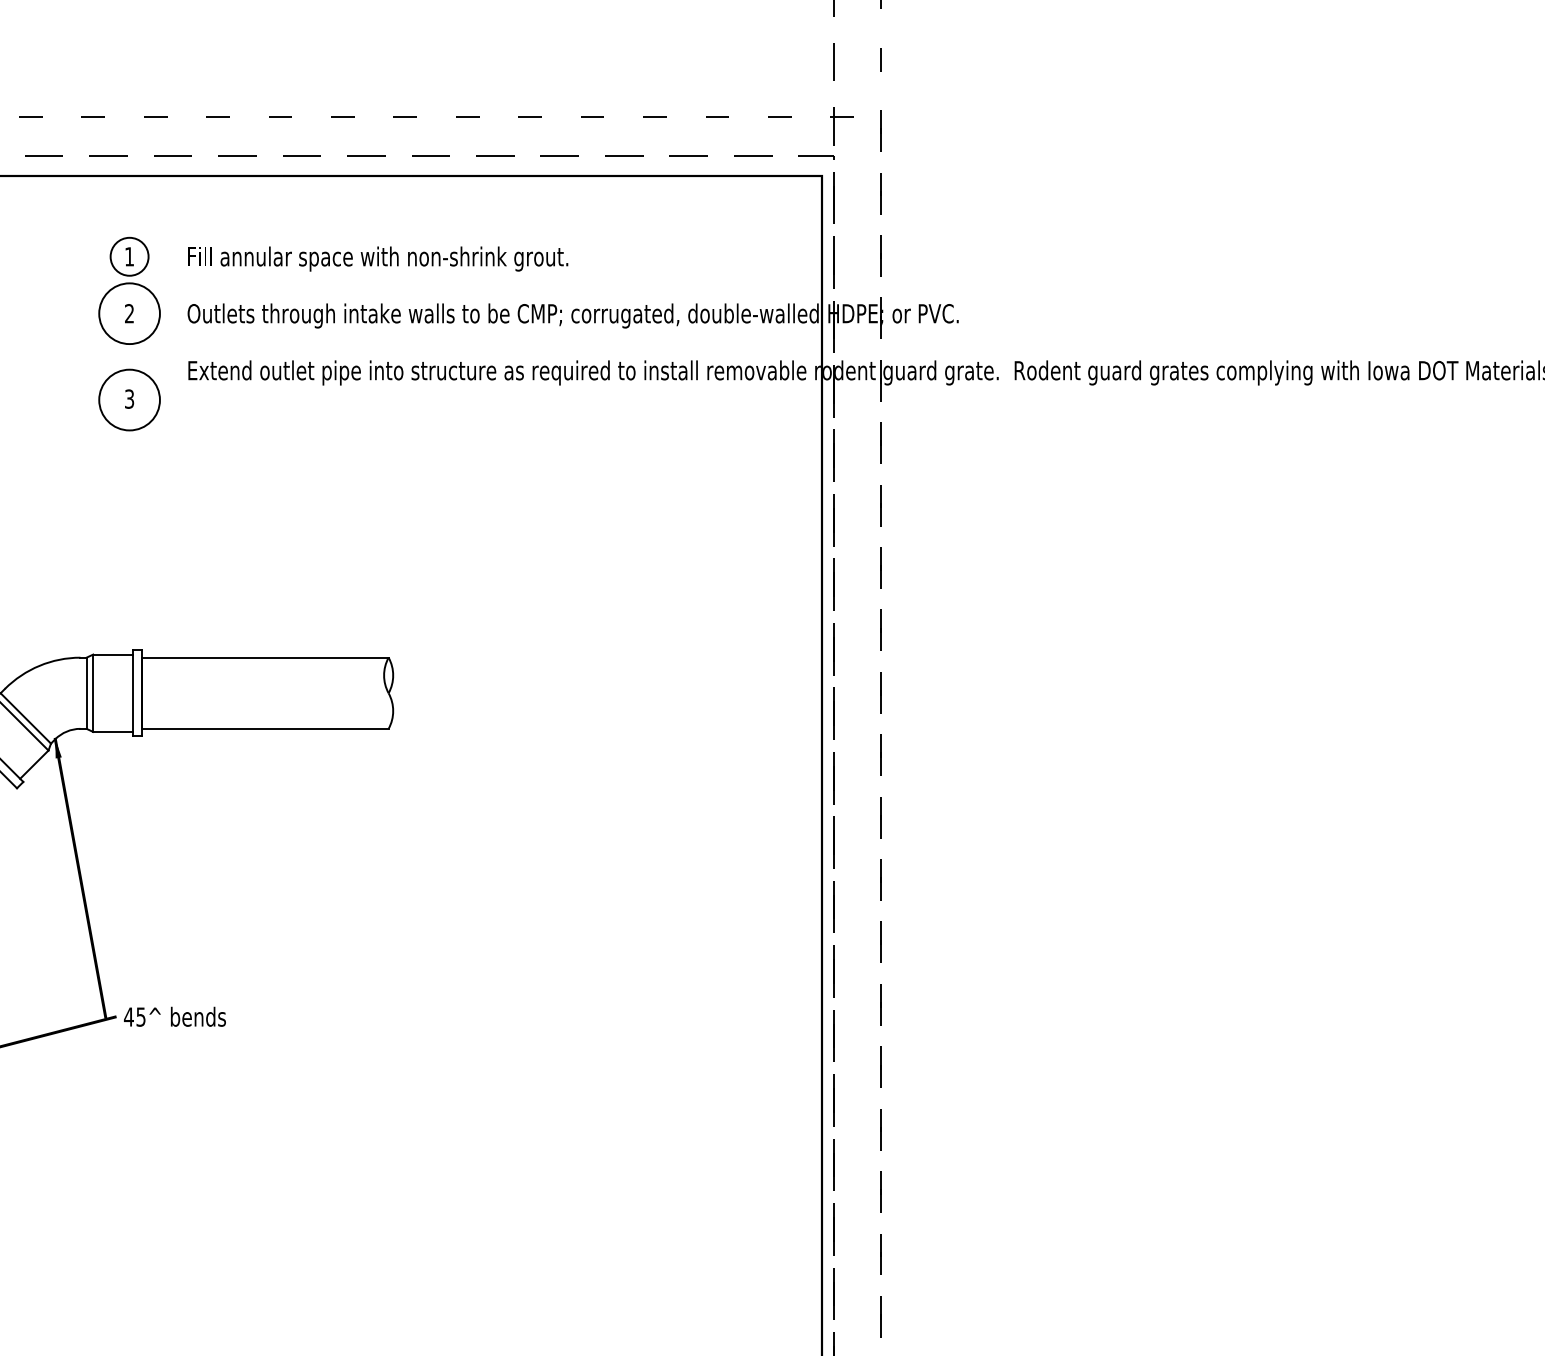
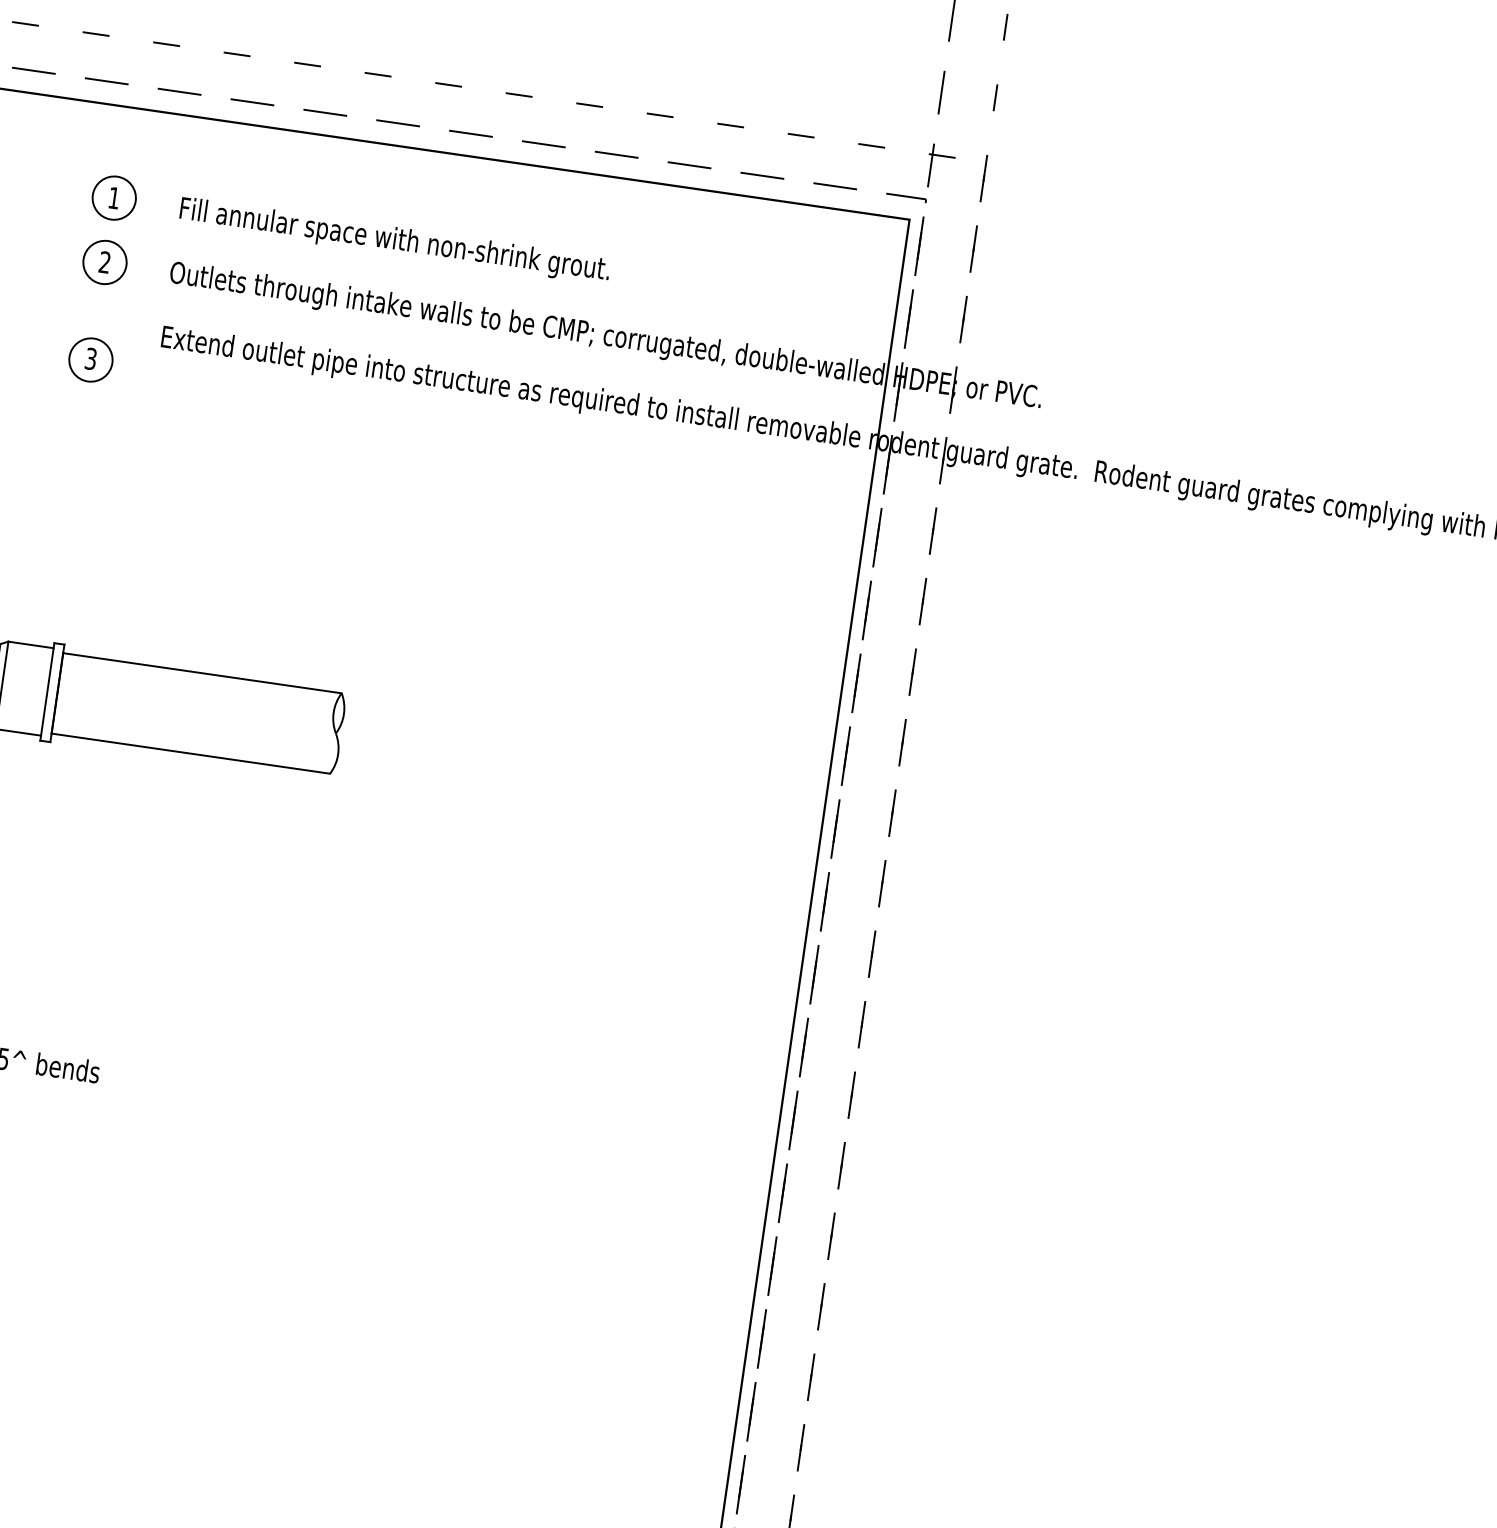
circle: (129, 313) -> (104, 262), size x0.62
circle: (129, 400) -> (90, 360), size x0.62

